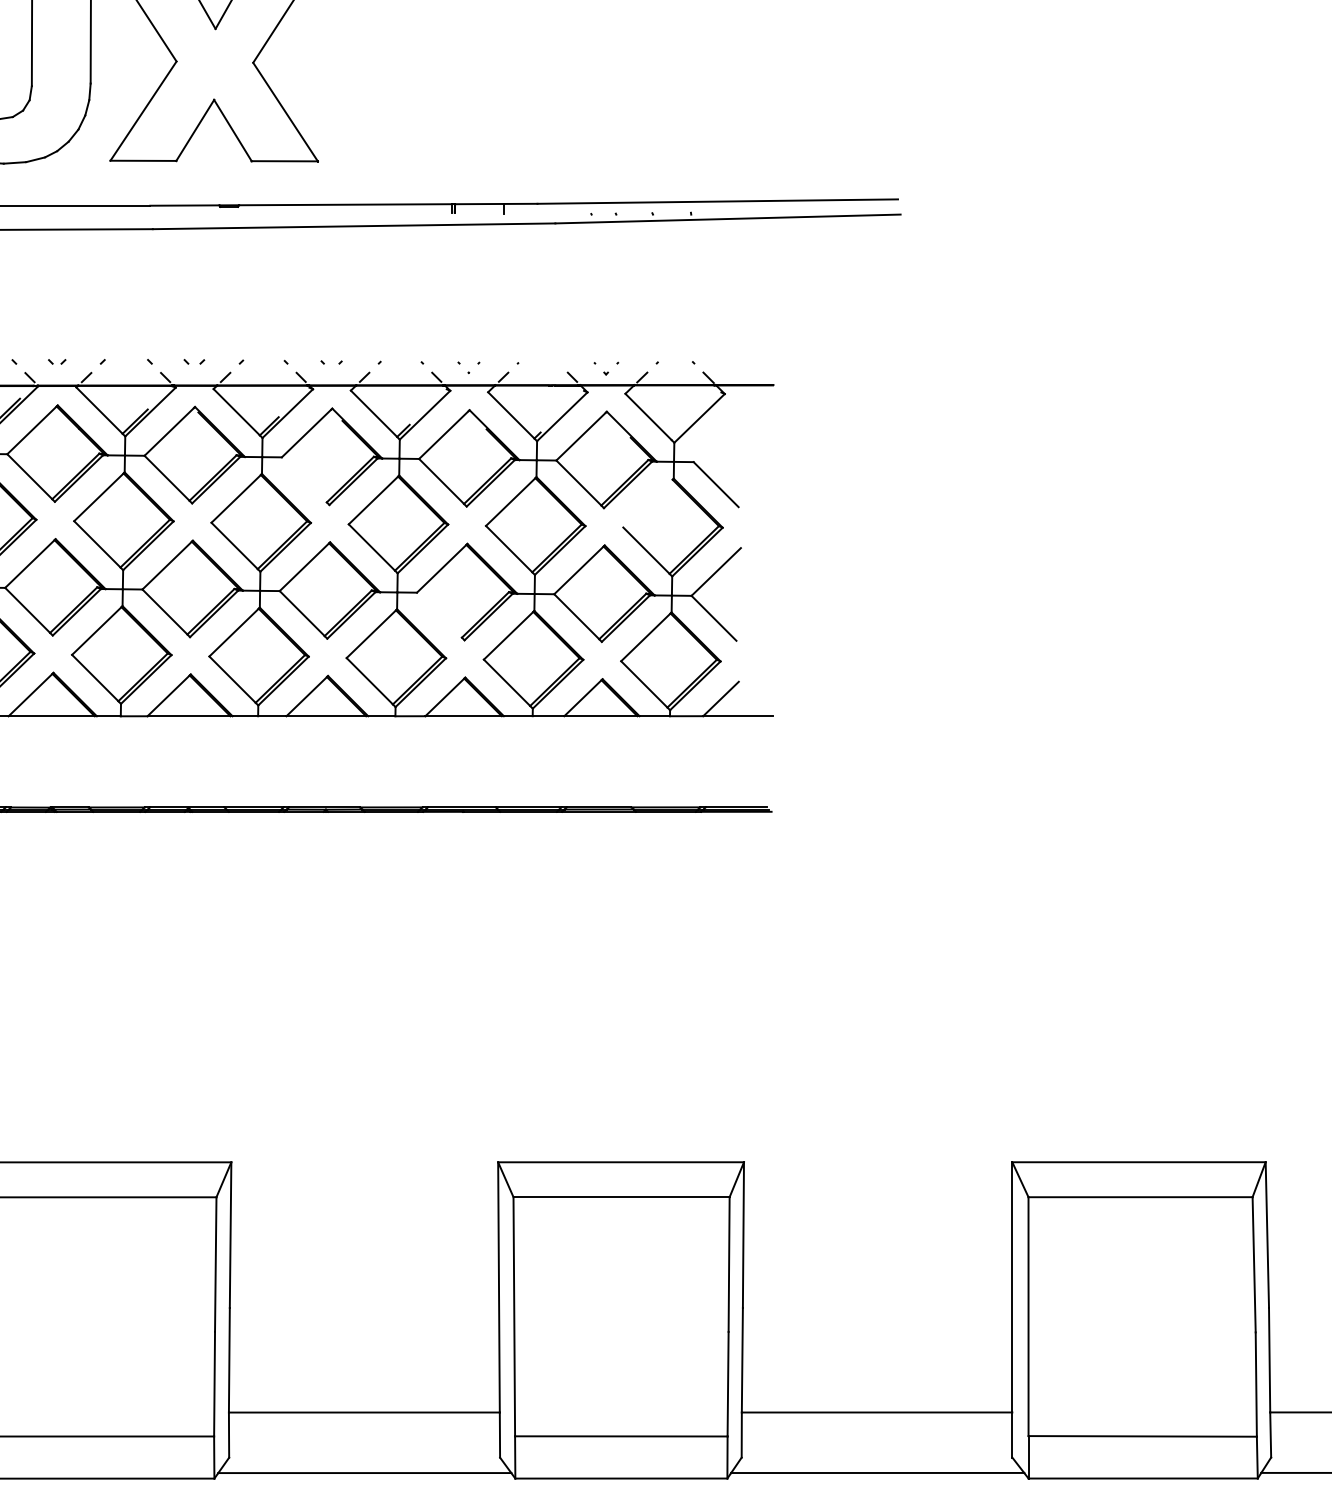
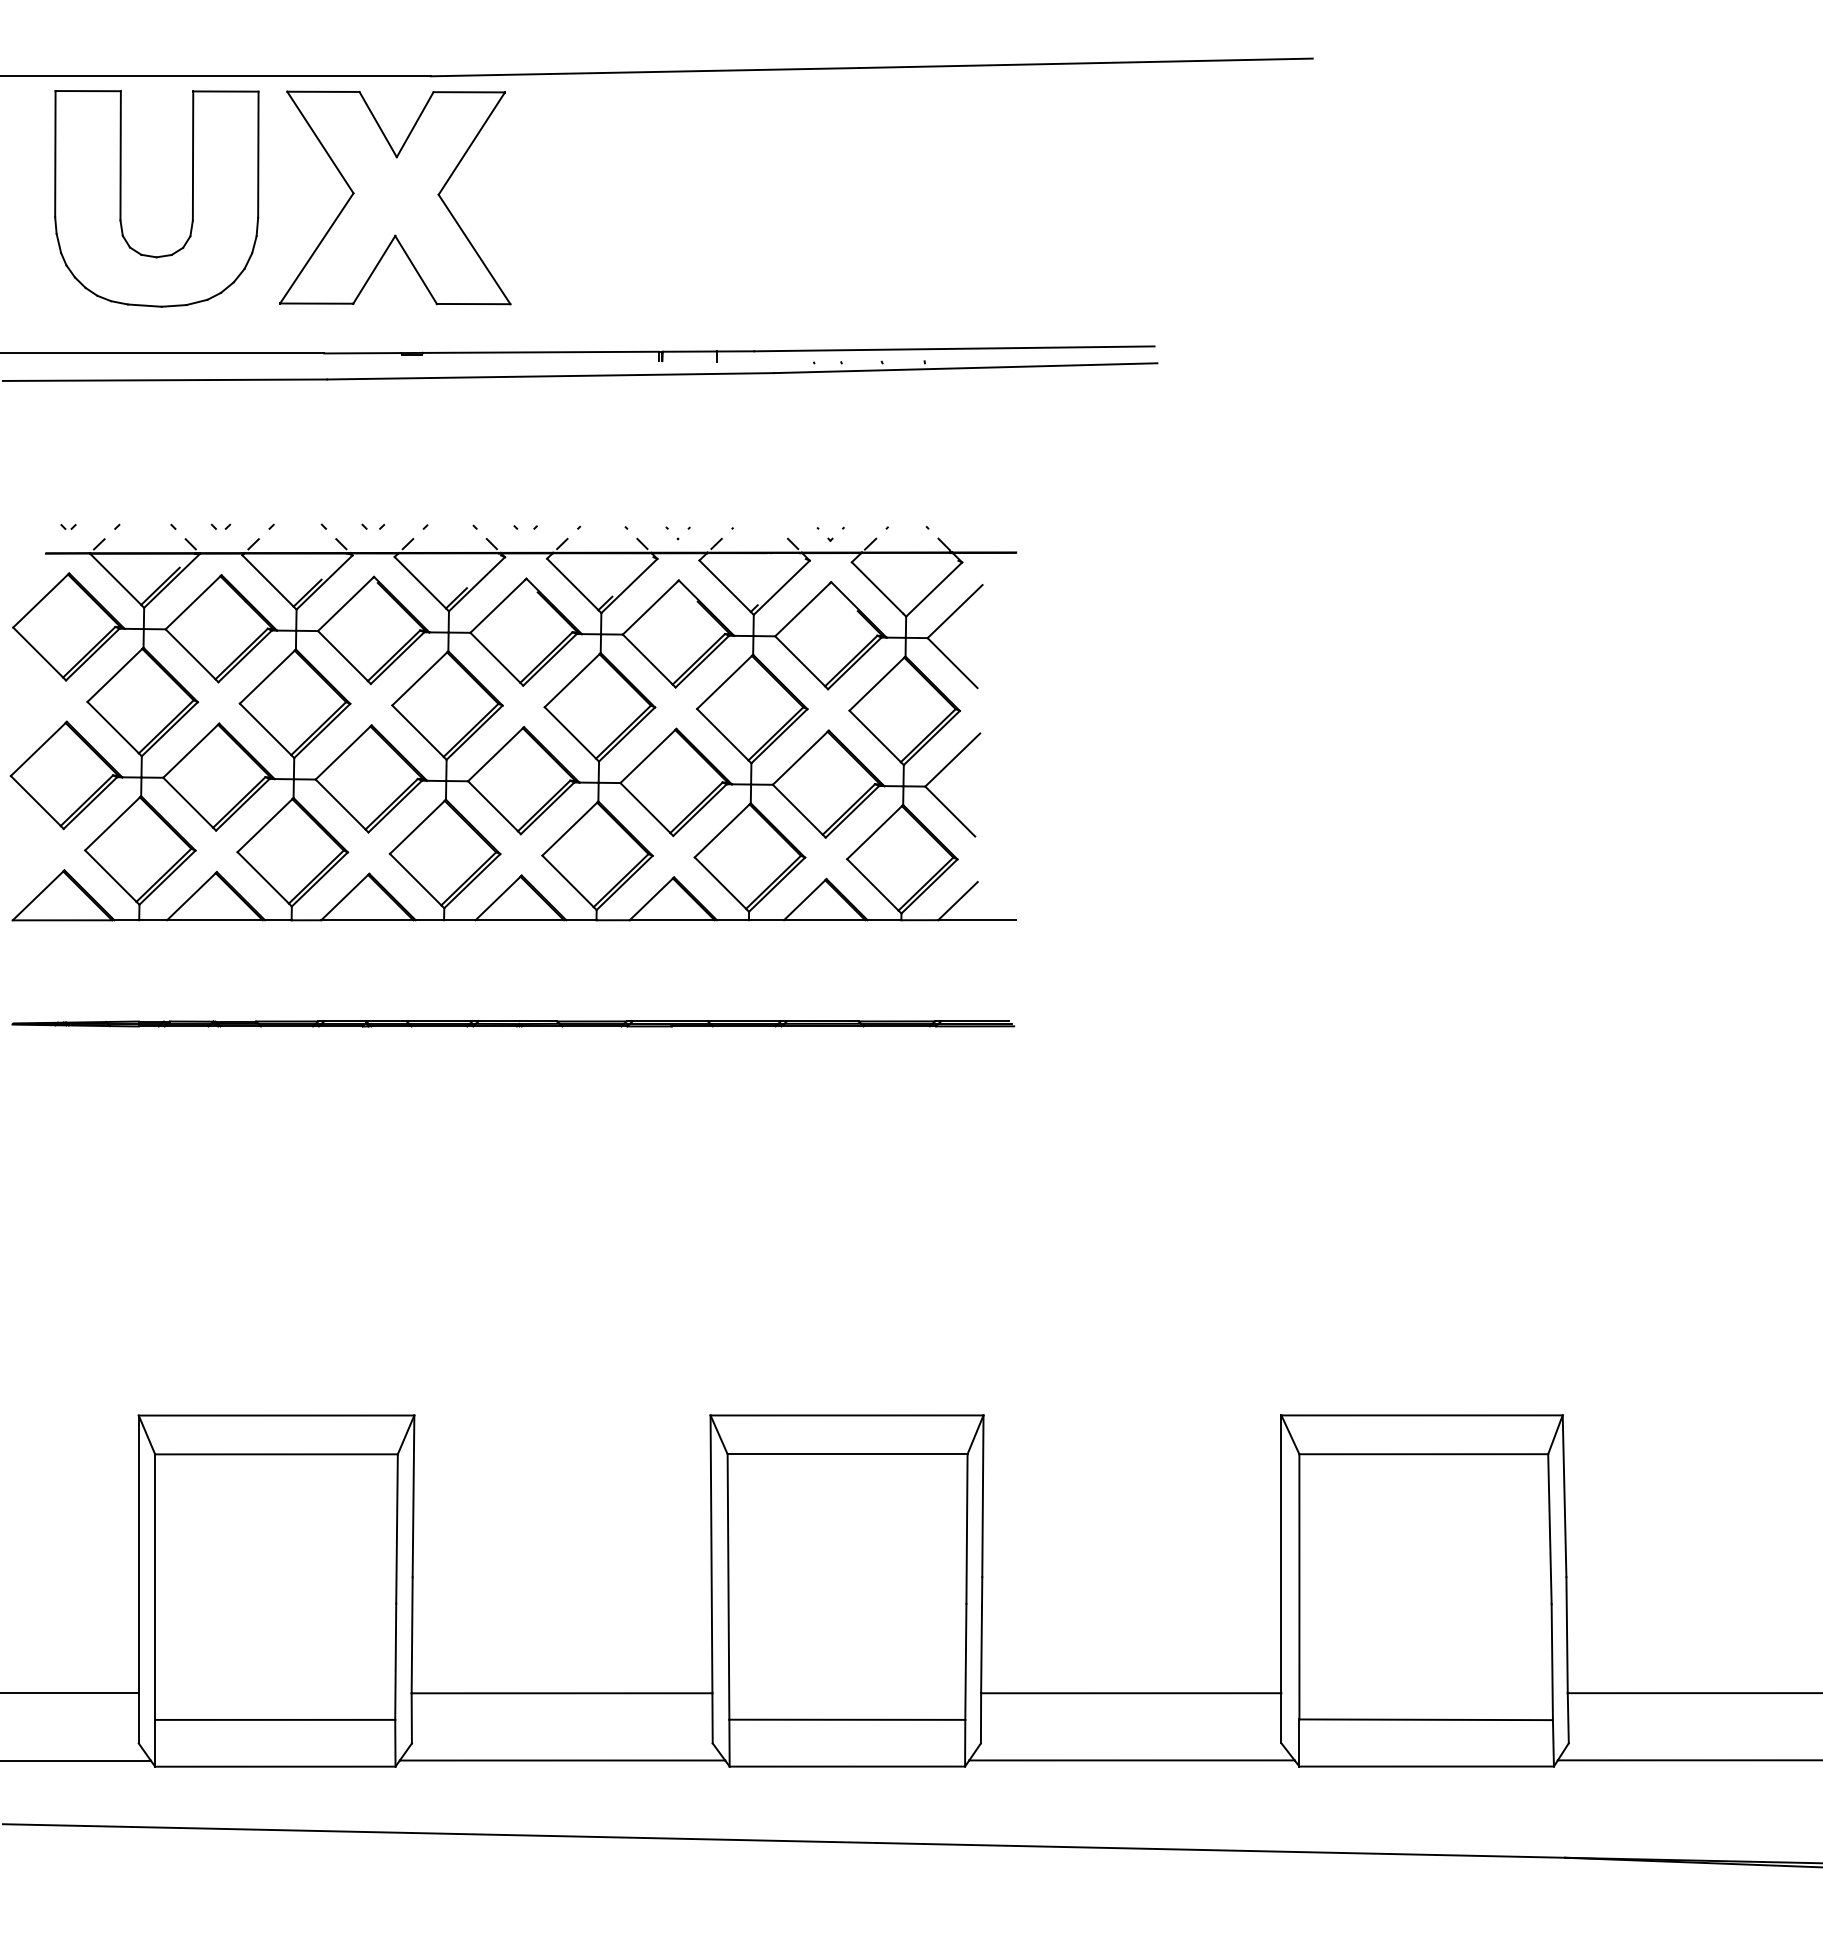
line: (717, 438) -> (954, 611), added
line: (304, 479) -> (495, 657), added
line: (647, 503) -> (876, 683), added
line: (439, 615) -> (645, 808), added

